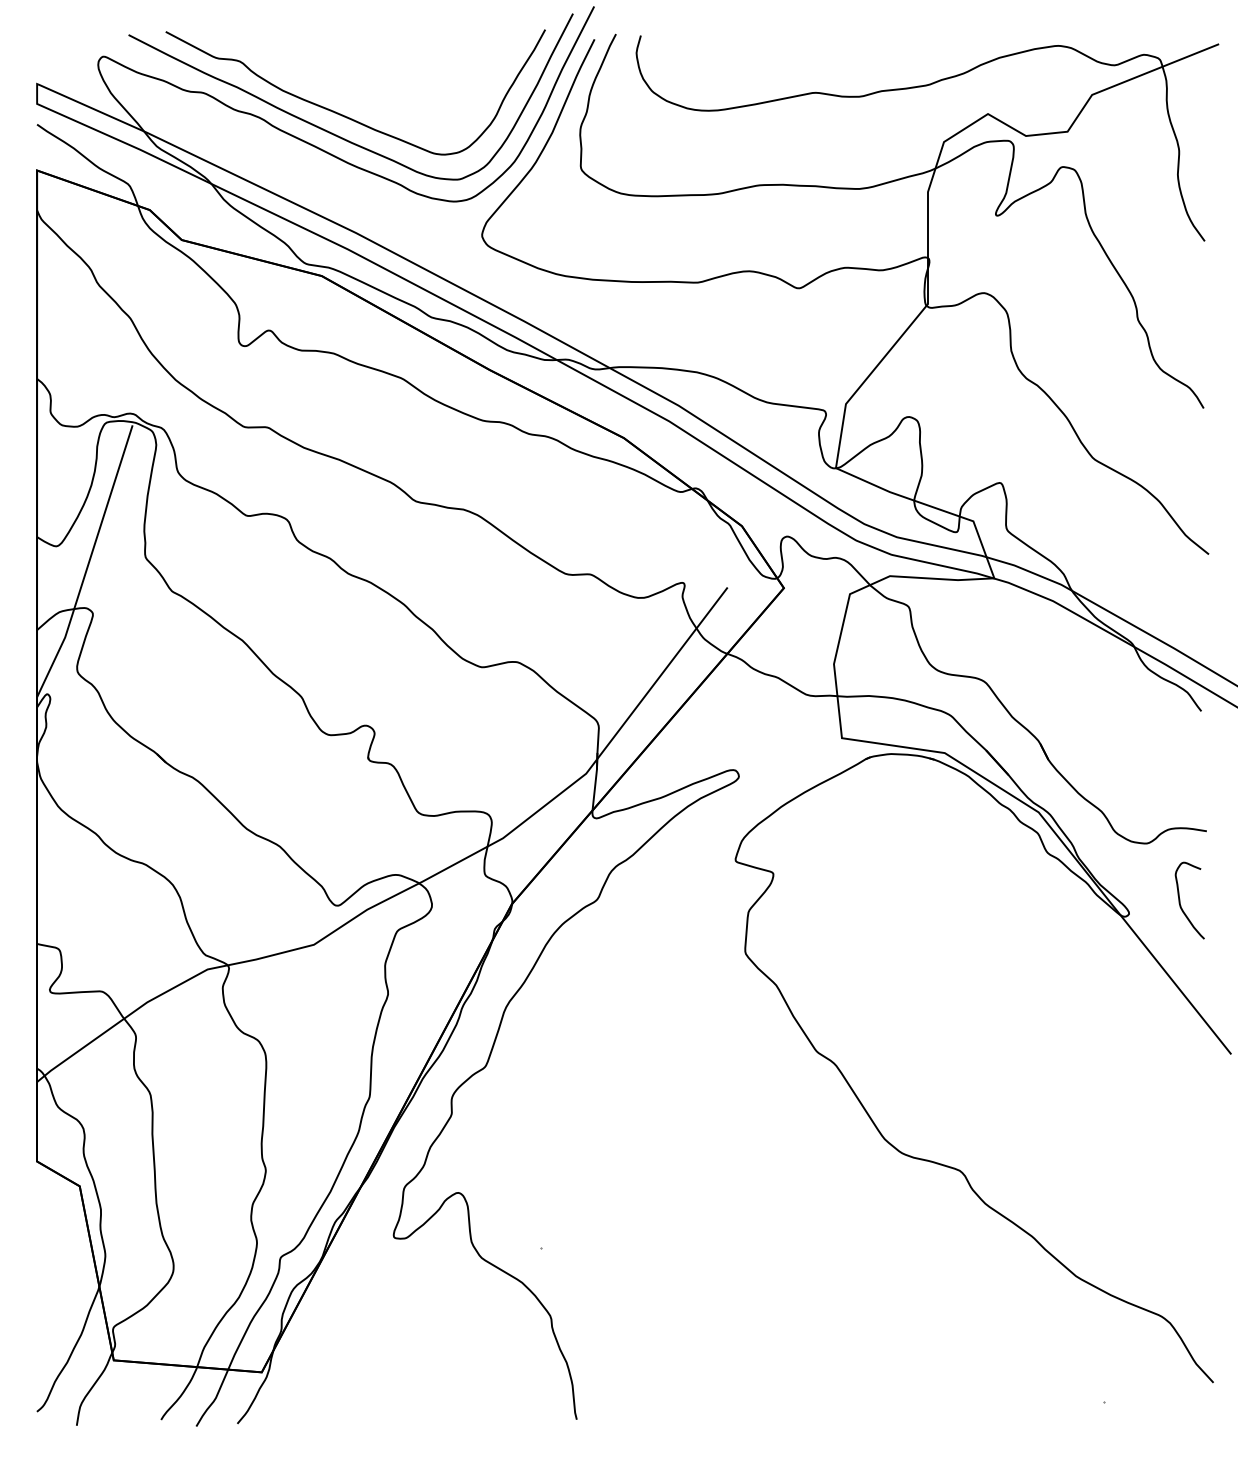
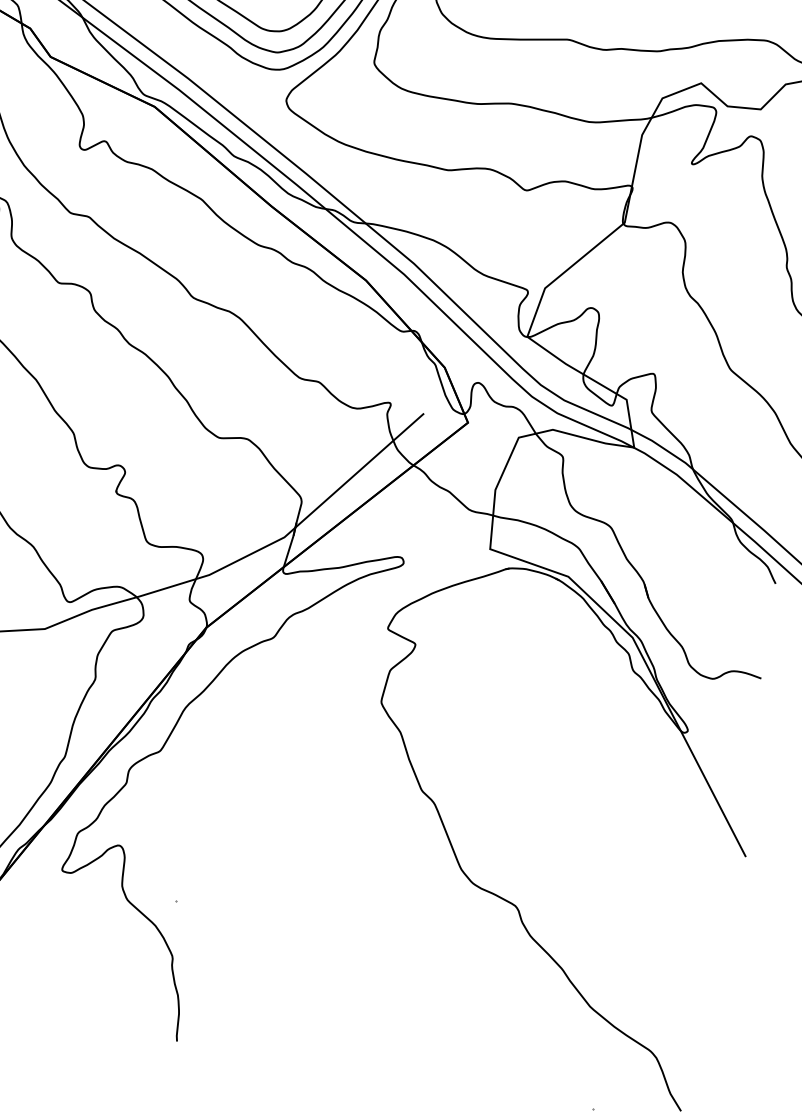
curve: (1180, 900) -> (730, 728), removed

